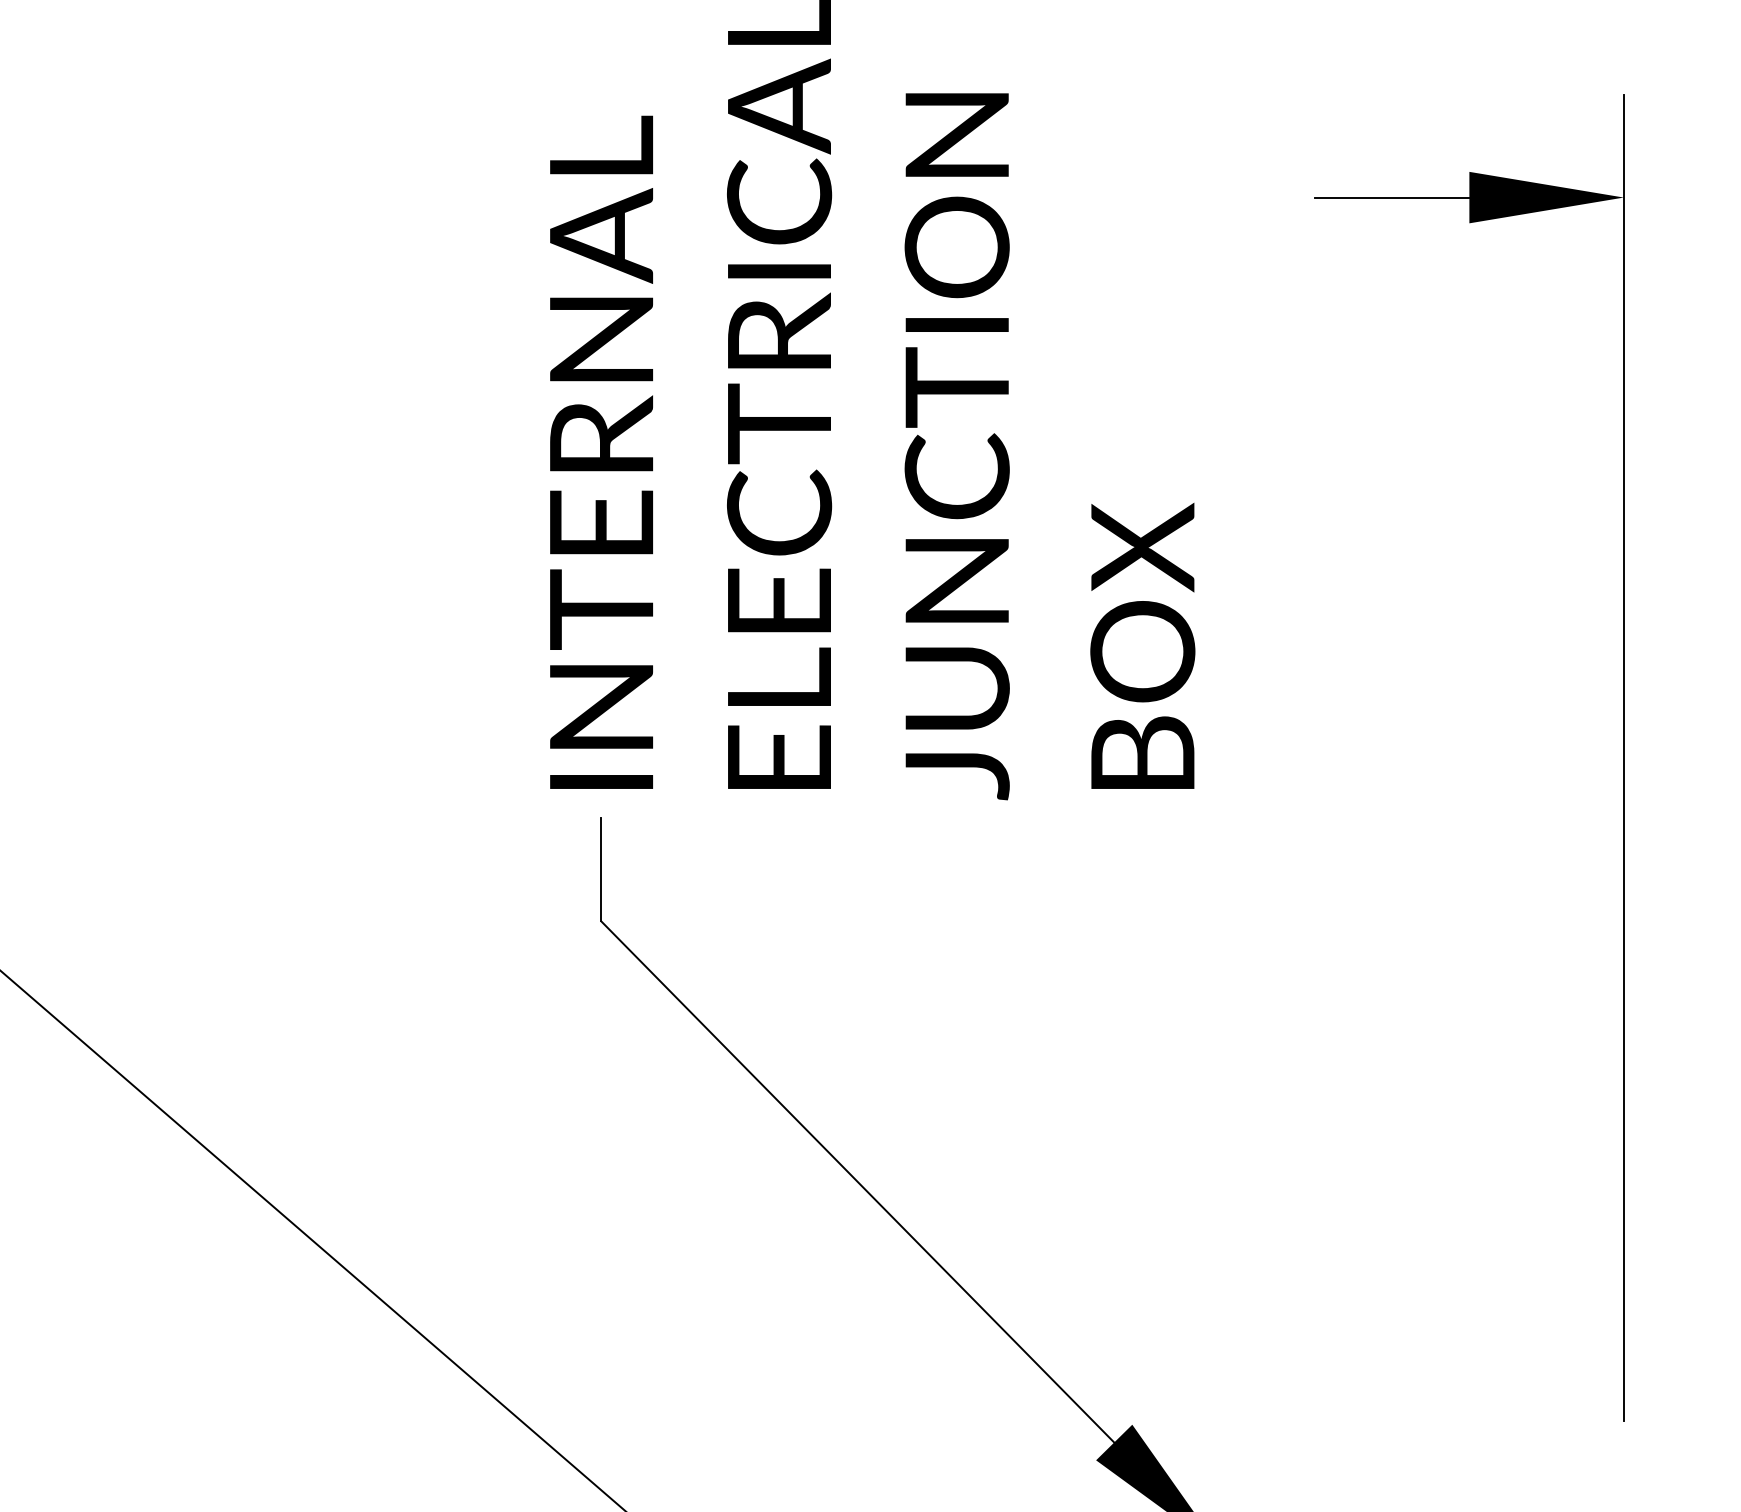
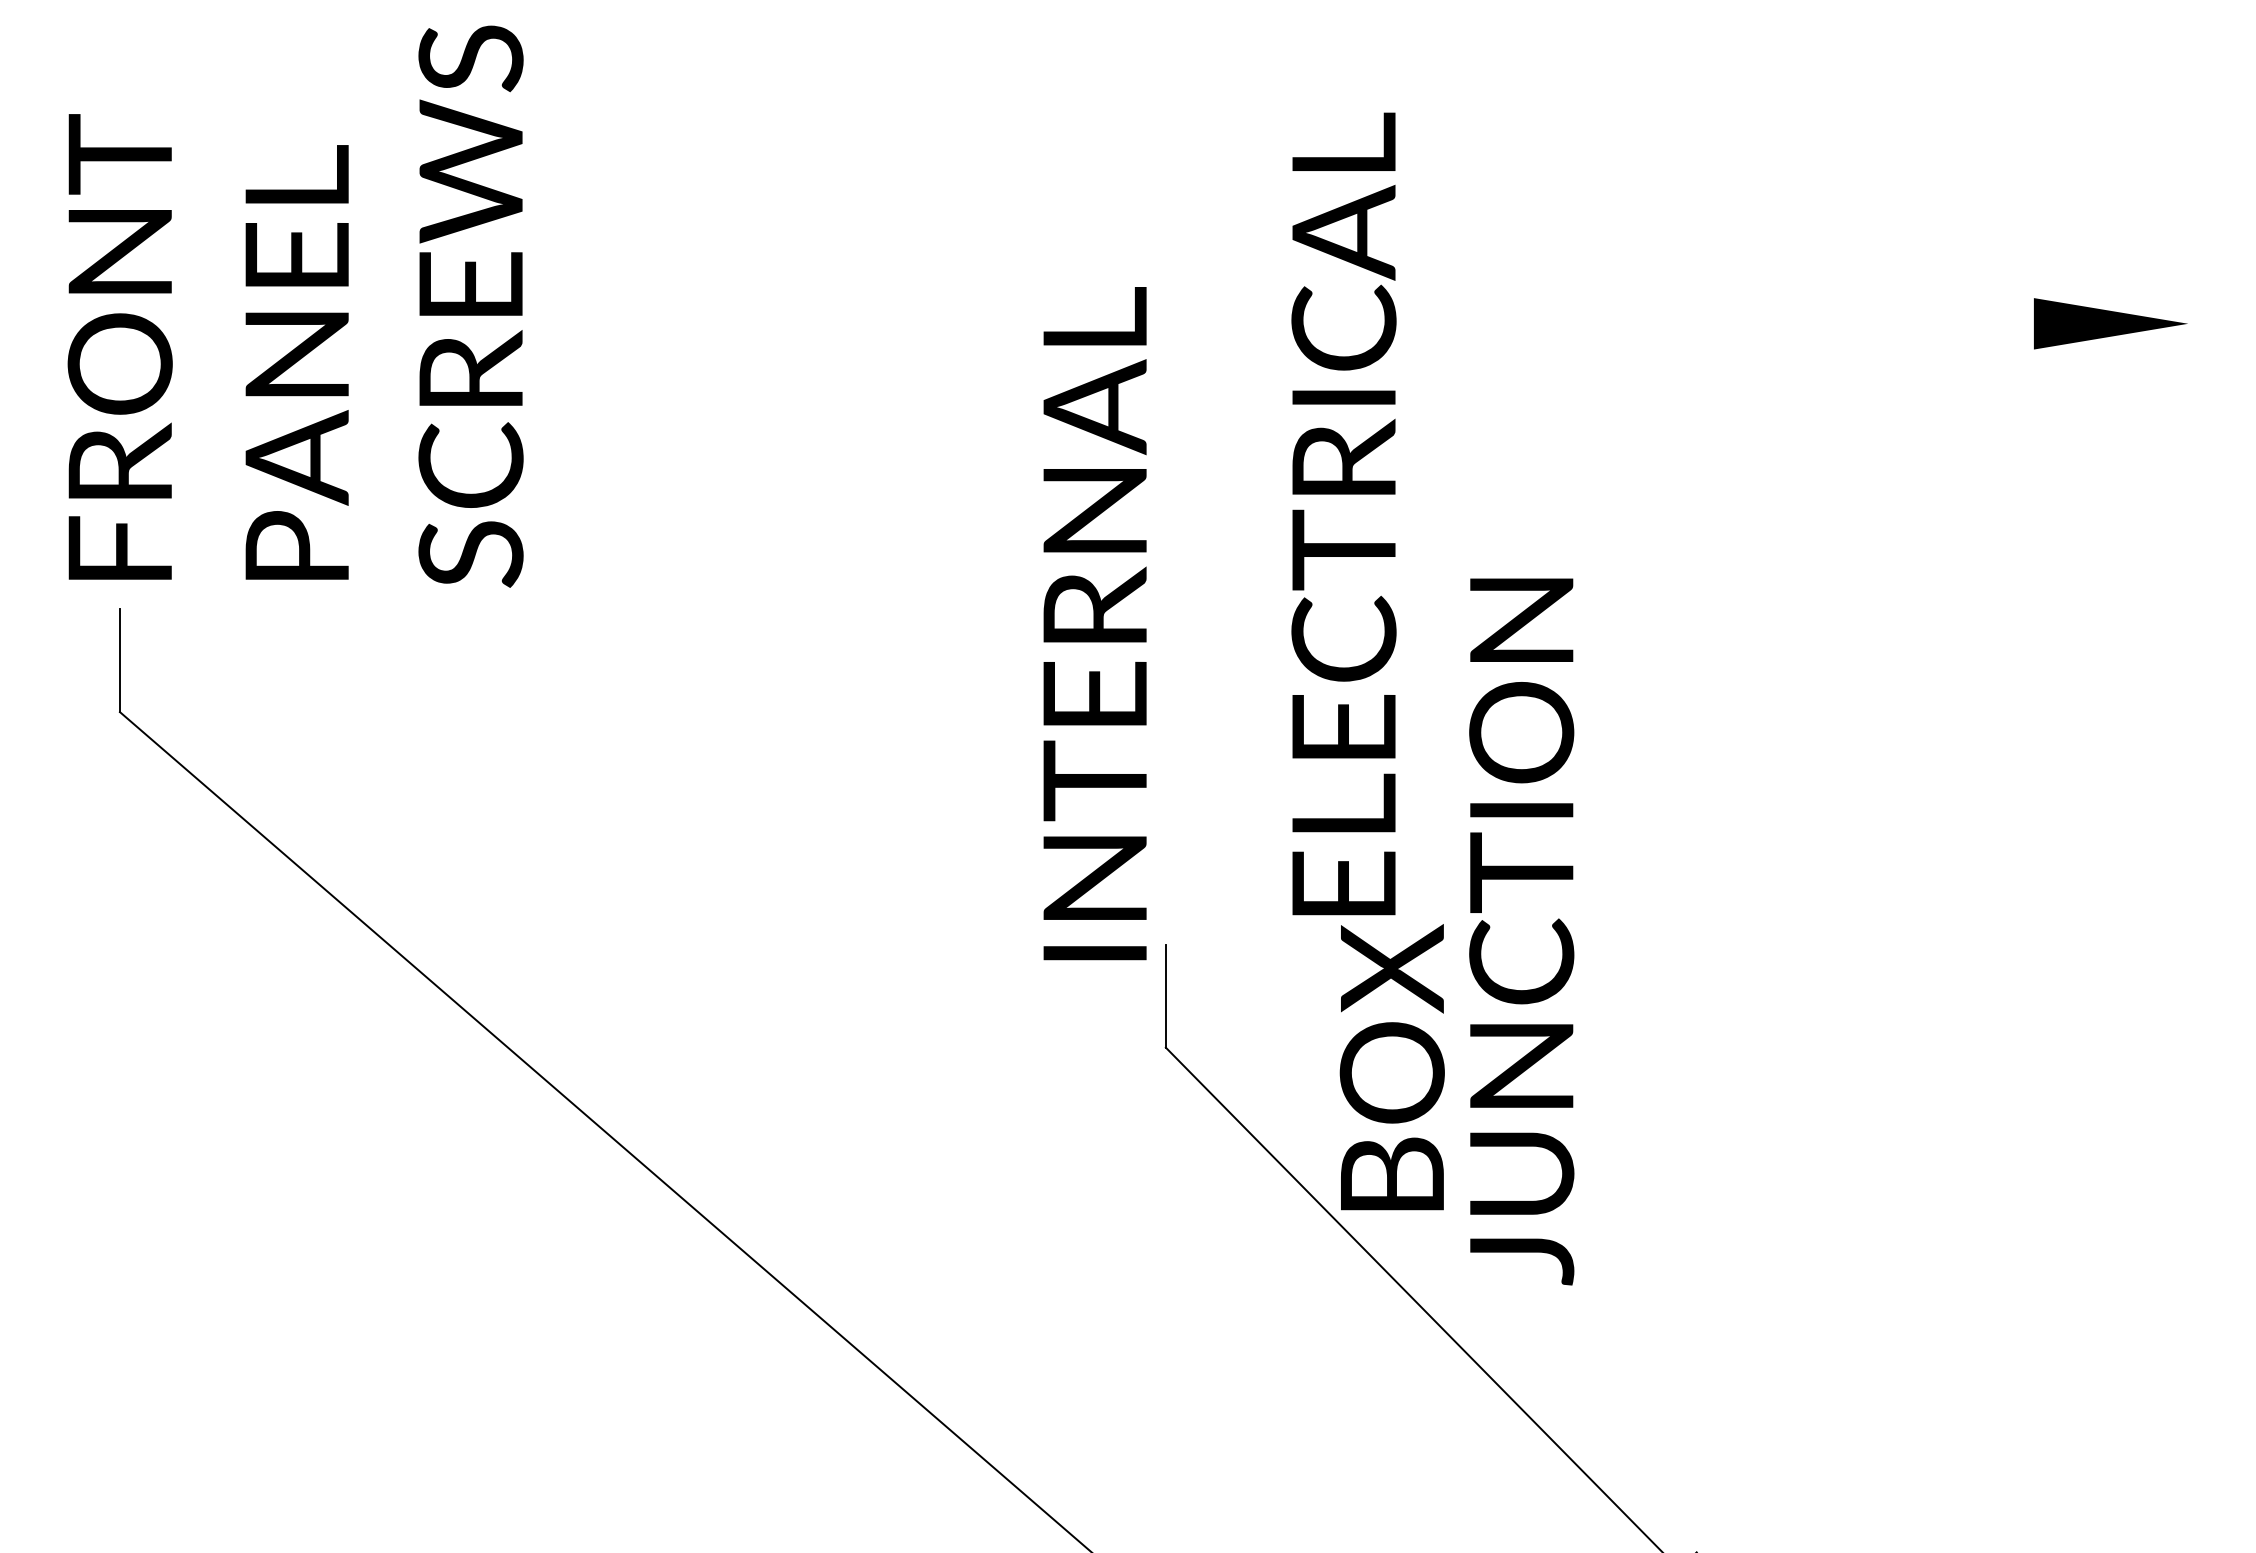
line: (1391, 197) -> (1956, 323), removed
text: (956, 446) -> (1521, 931), moved
text: (600, 452) -> (1094, 623), moved
text: (1141, 646) -> (1391, 1067), moved
line: (1623, 757) -> (2188, 883), removed

